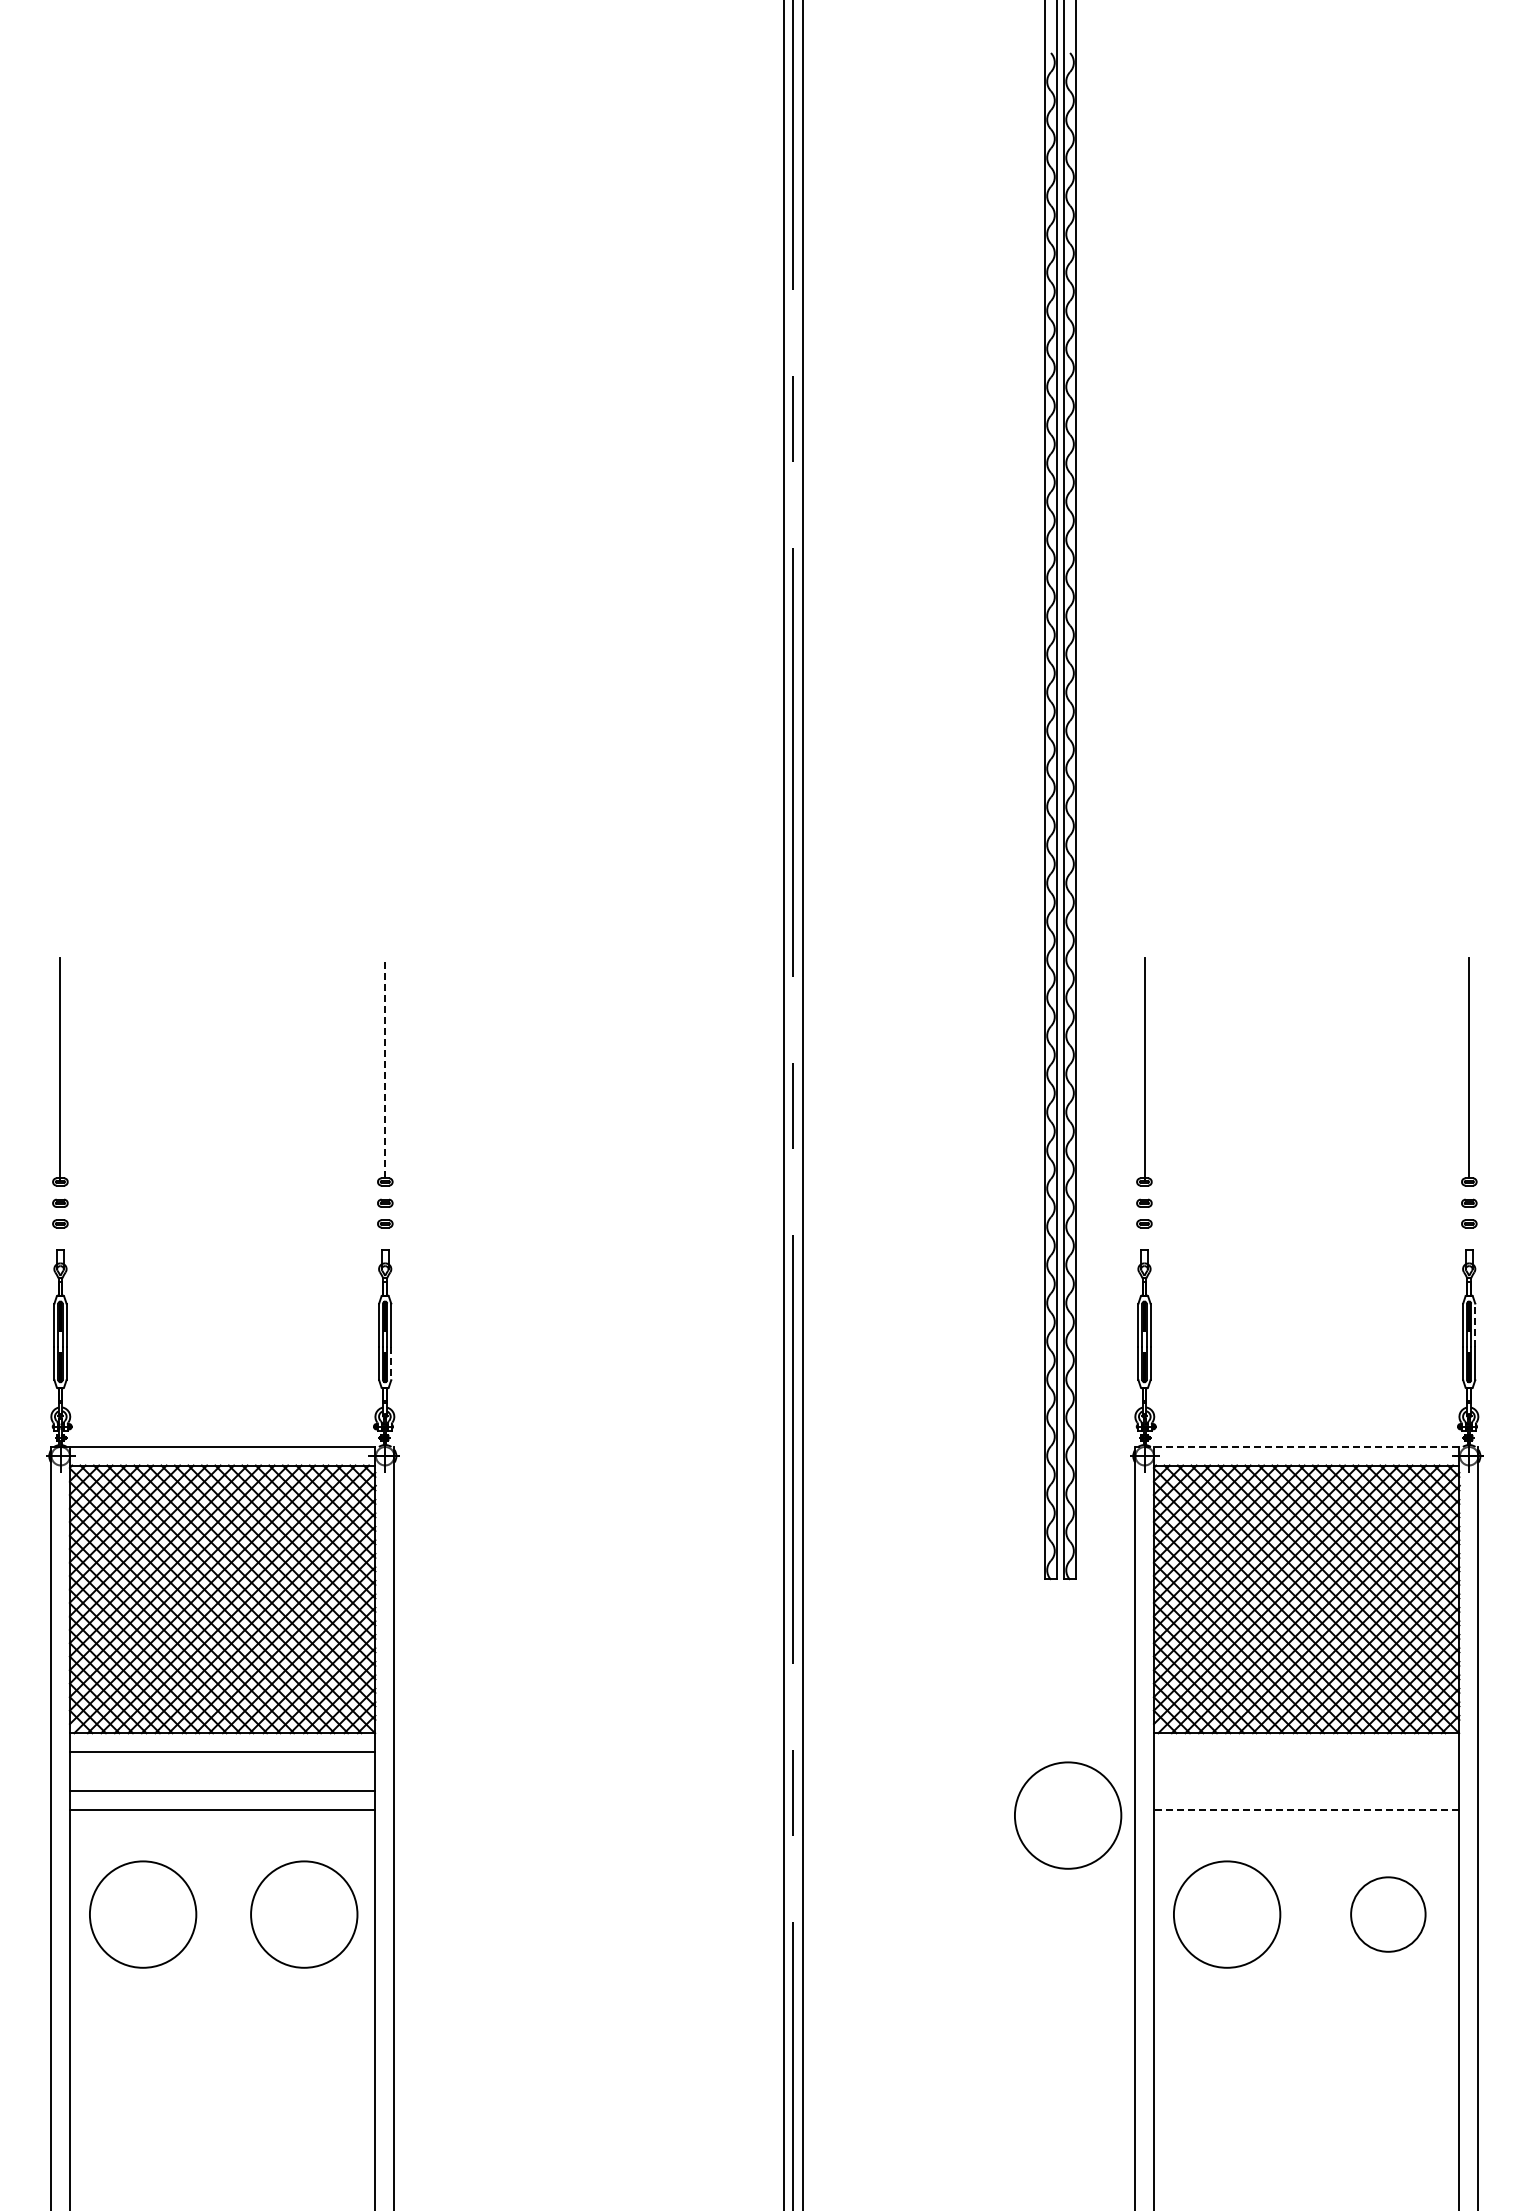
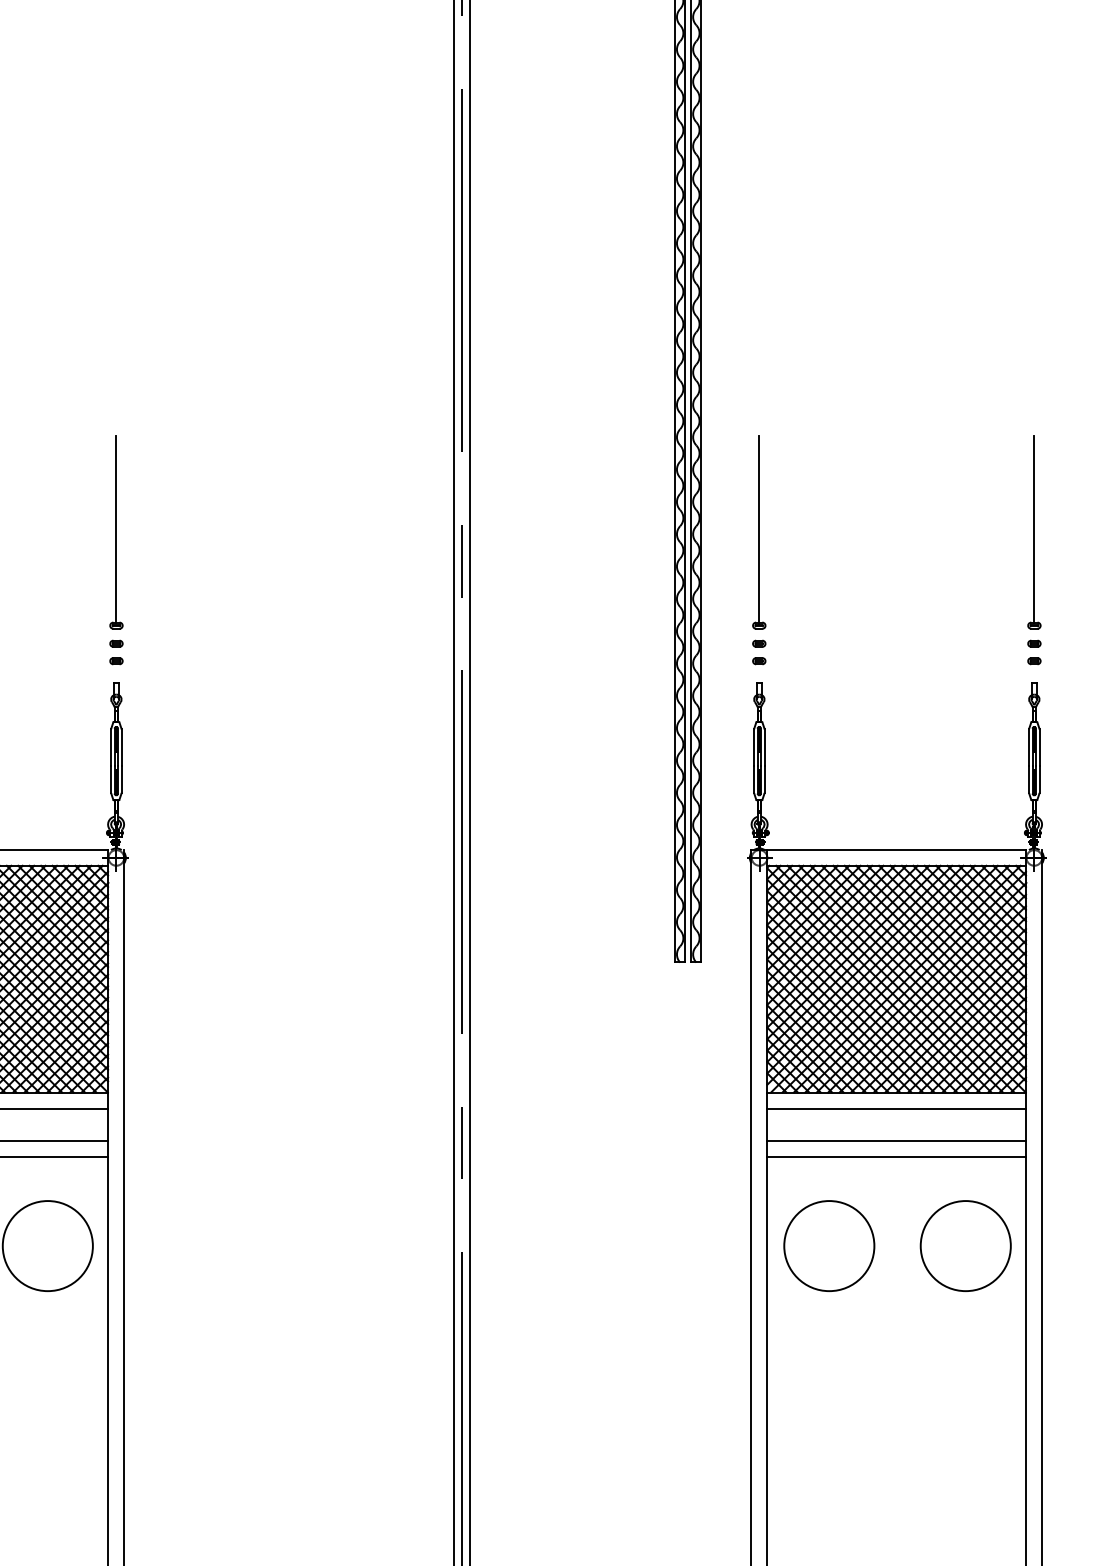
line: (385, 1067) -> (116, 528), dashed -> solid
line: (1475, 1325) -> (1039, 747), dashed -> solid
line: (391, 1364) -> (121, 780), dashed -> solid
line: (1296, 1446) -> (888, 849), dashed -> solid
line: (1306, 1752) -> (896, 1108), added
line: (1306, 1791) -> (896, 1141), added
line: (1306, 1809) -> (896, 1157), dashed -> solid
circle: (1068, 1815) -> (695, 1162), removed
circle: (1388, 1914) -> (965, 1246), size x1.43

